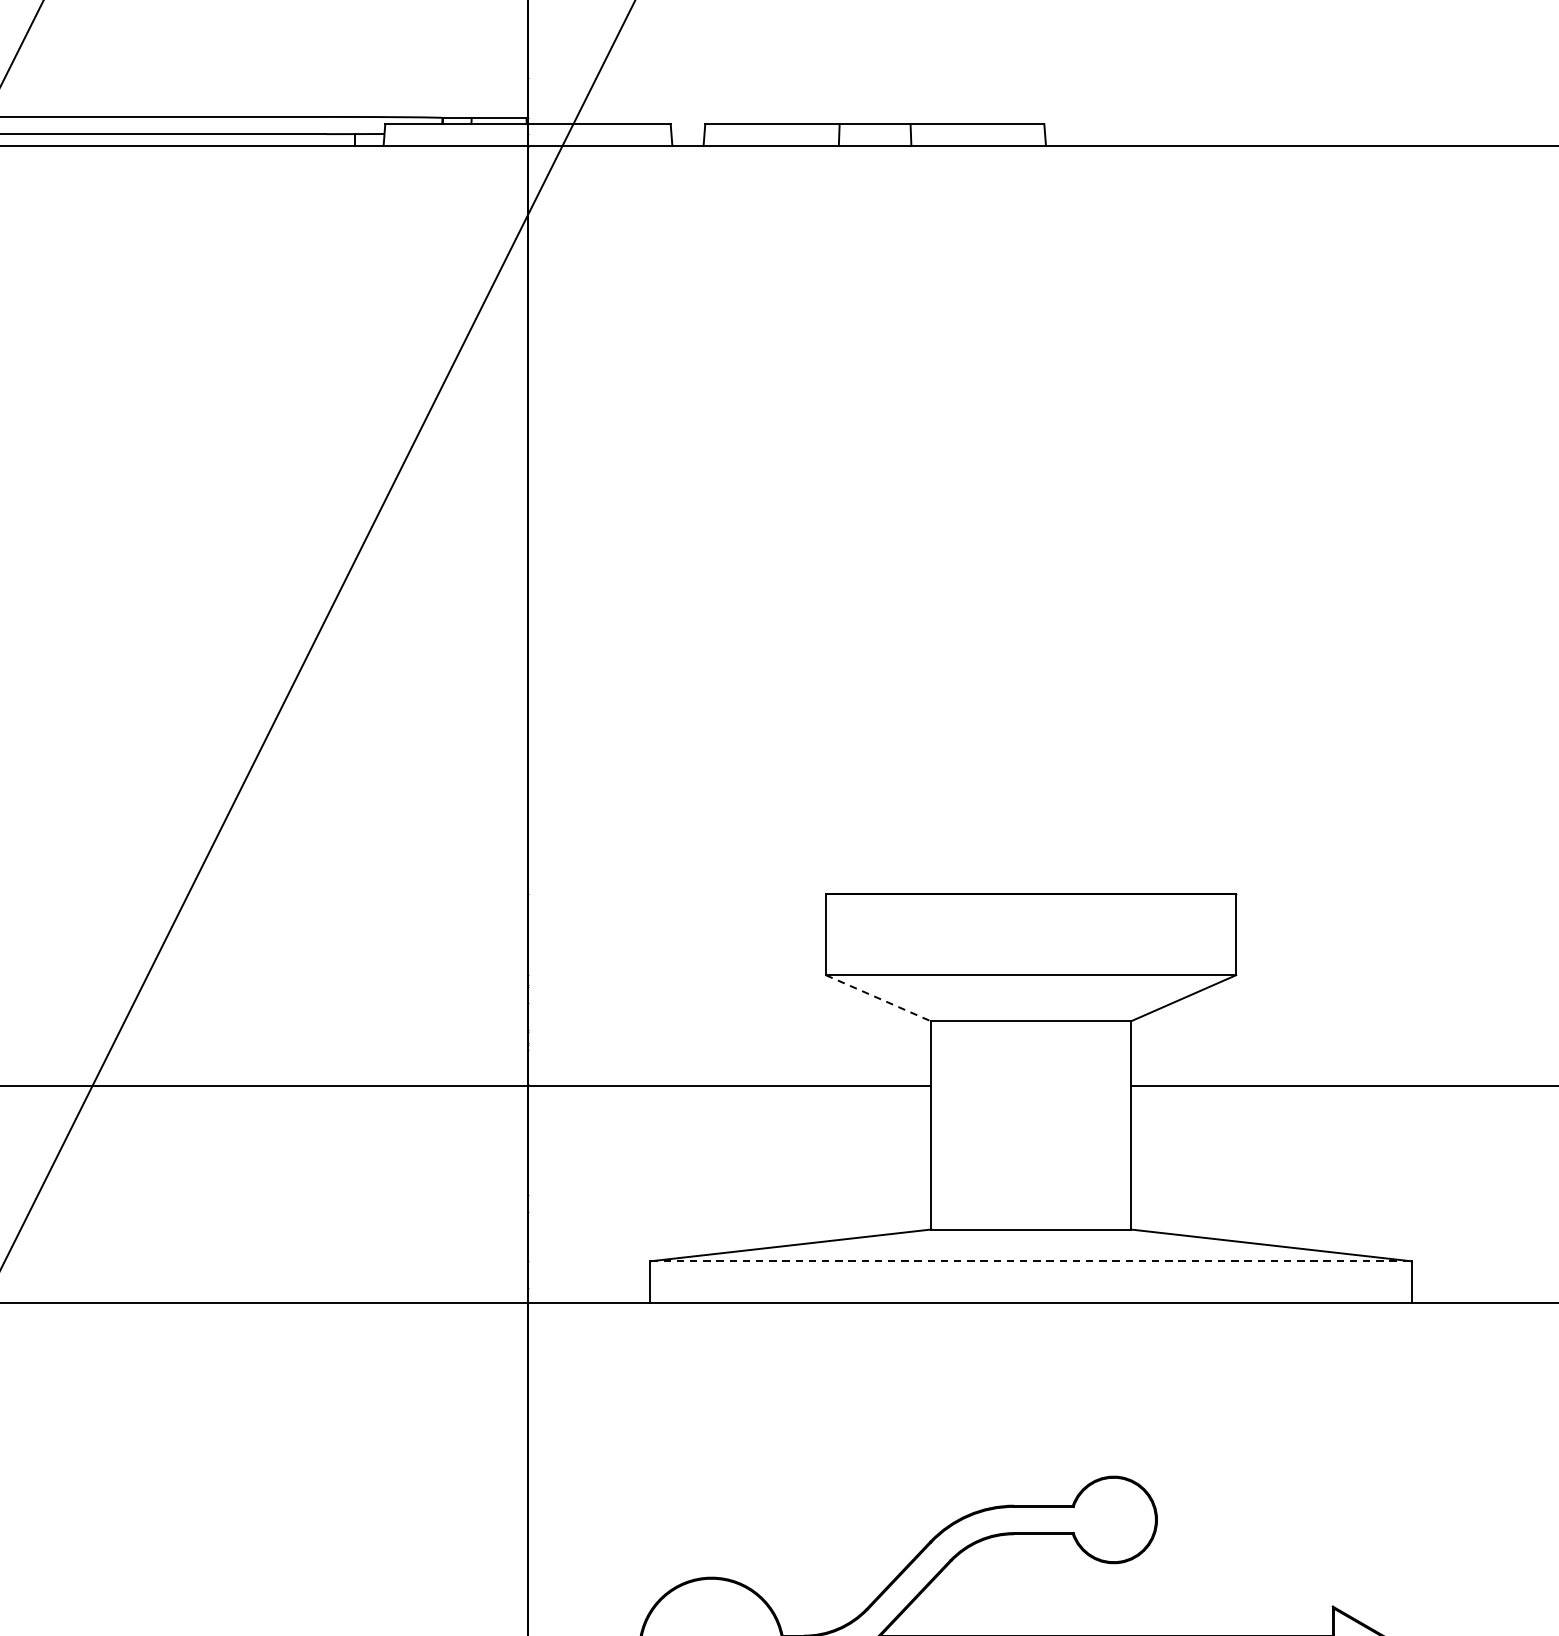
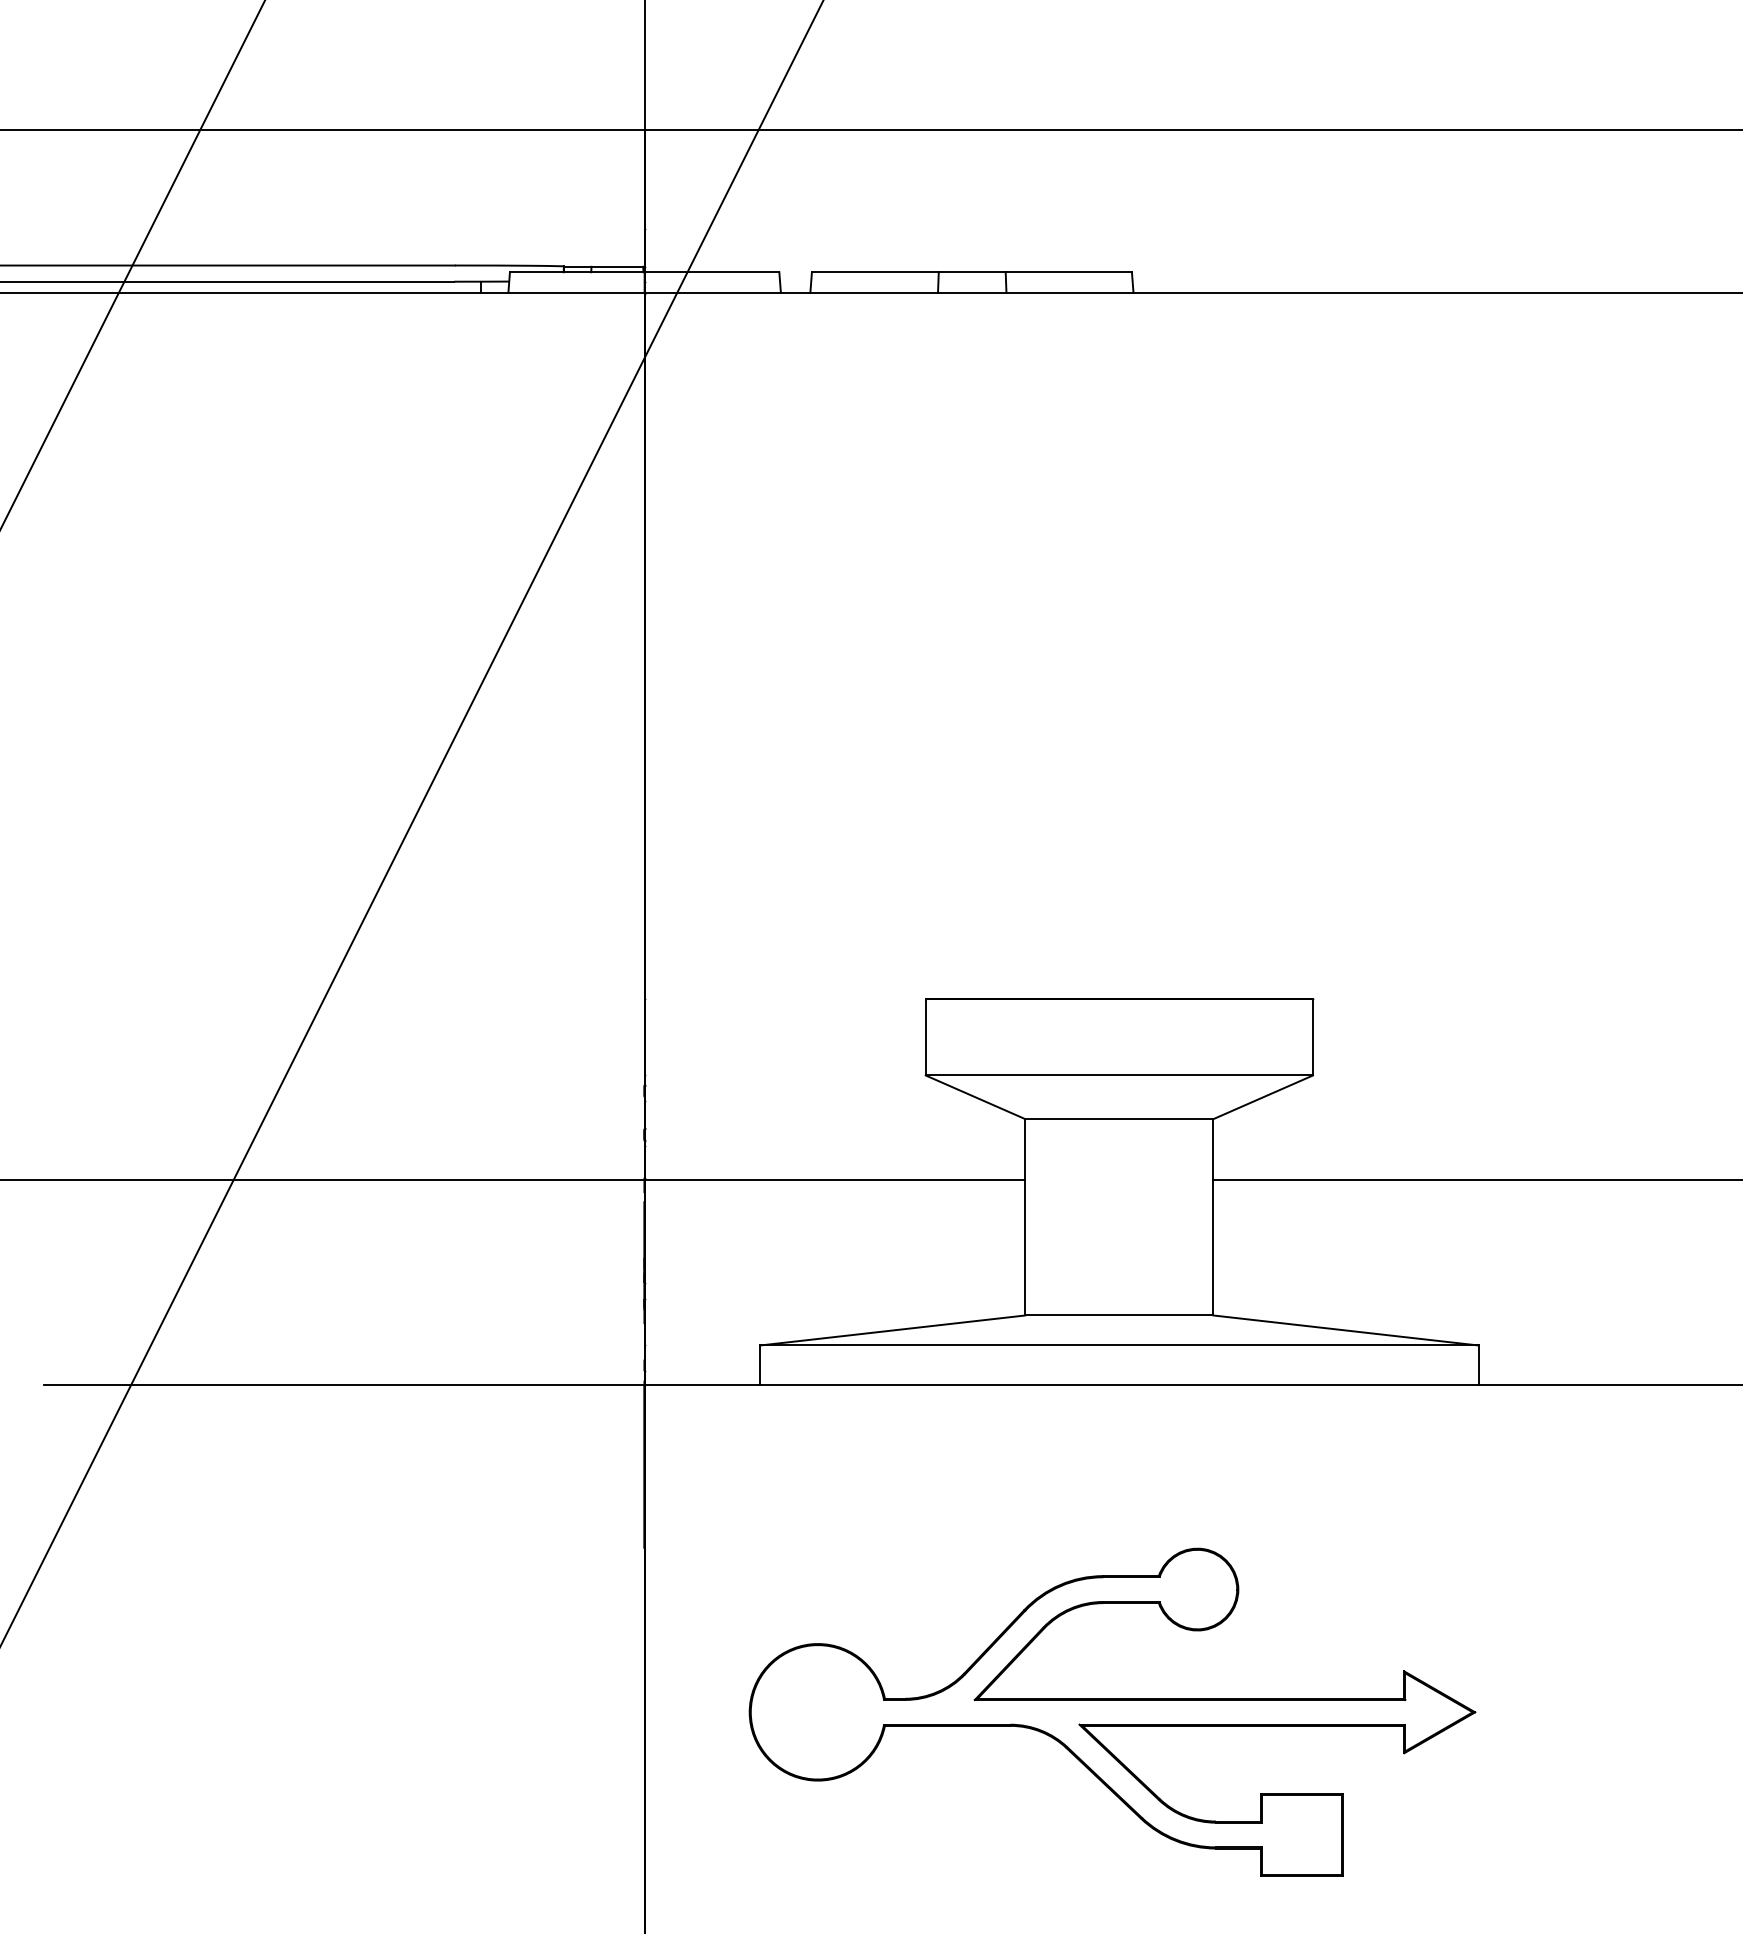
line: (878, 998) -> (975, 1097), dashed -> solid
line: (1031, 1261) -> (1119, 1345), dashed -> solid

